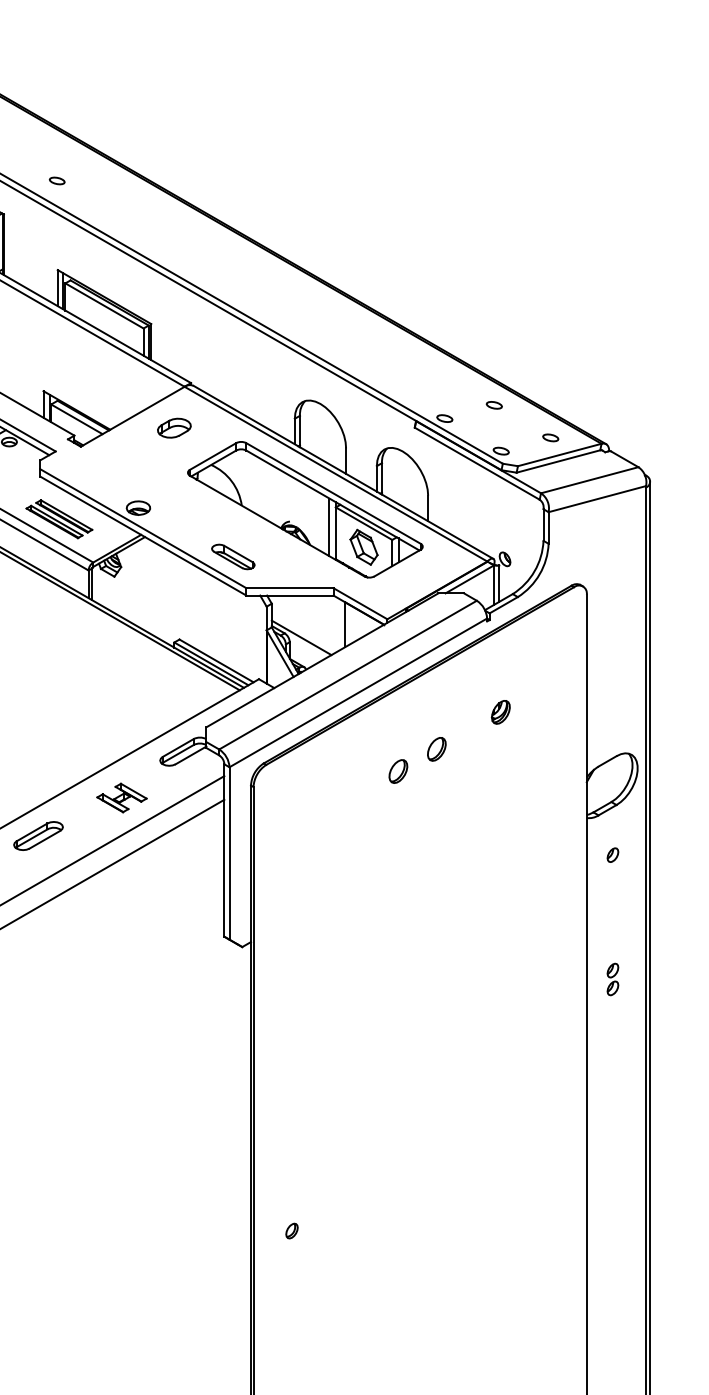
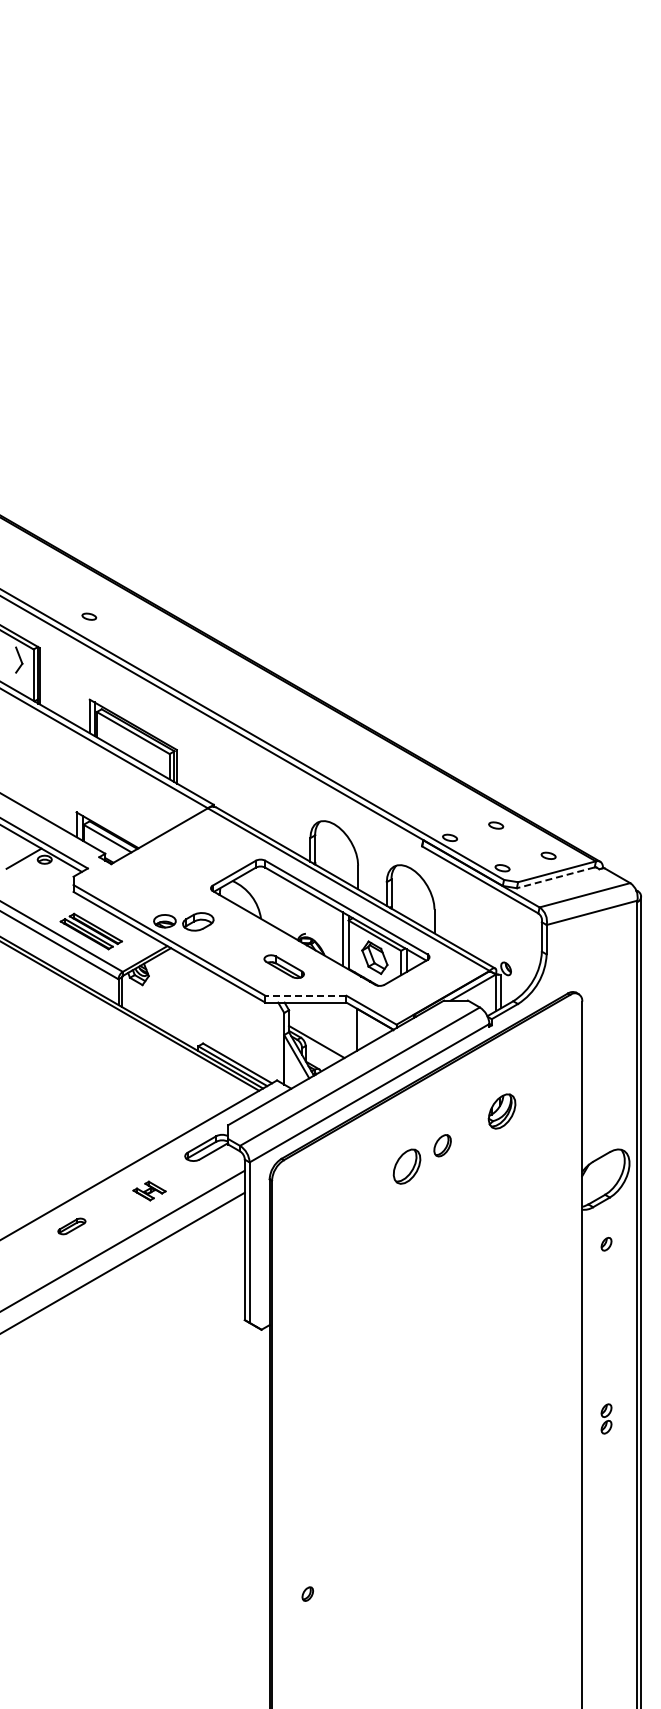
part: (174, 427) -> (198, 921), moved
line: (558, 461) -> (555, 877), solid -> dashed
part: (232, 556) -> (283, 966), moved
line: (289, 587) -> (305, 995), solid -> dashed
part: (501, 711) -> (502, 1110), size x1.6
part: (398, 770) -> (406, 1165), size x1.6
part: (121, 797) -> (149, 1190), size x0.7
part: (38, 836) -> (71, 1226), size x0.6
part: (612, 979) -> (606, 1418), moved

